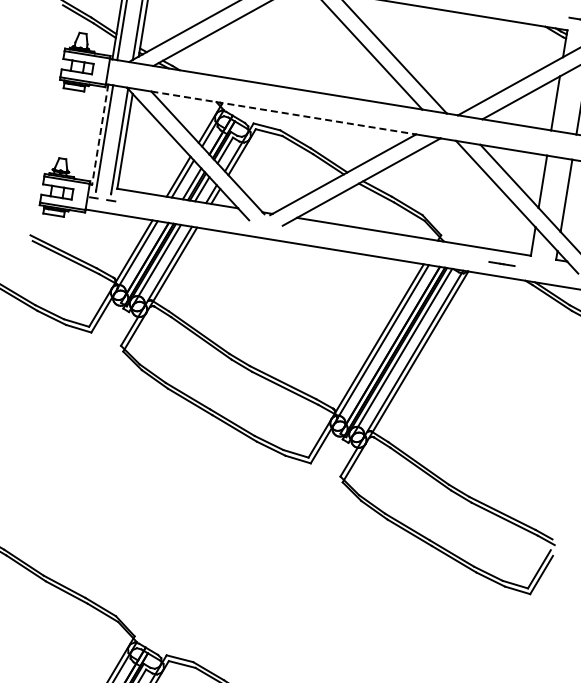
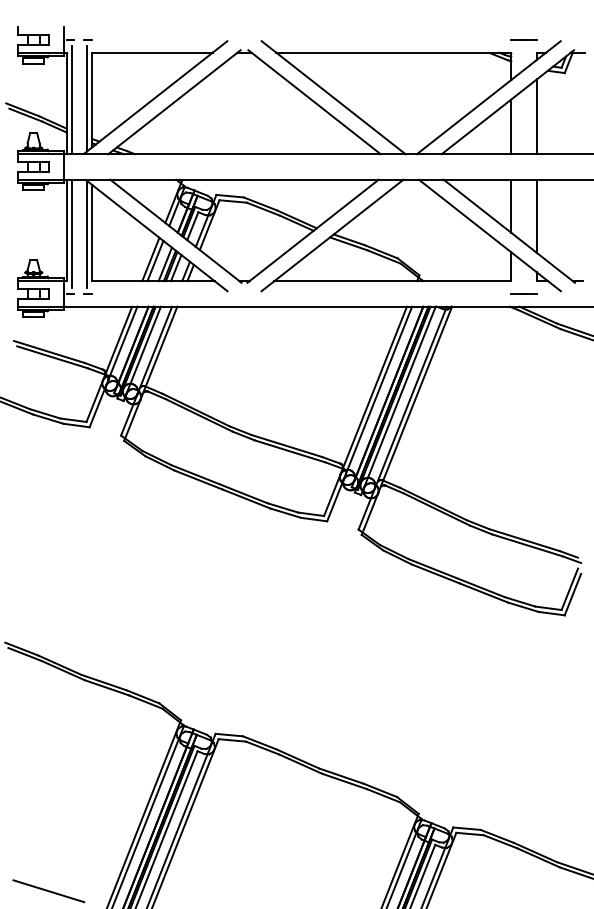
line: (284, 112) -> (245, 179), dashed -> solid
line: (99, 134) -> (66, 230), dashed -> solid
line: (501, 263) -> (523, 293), moved

